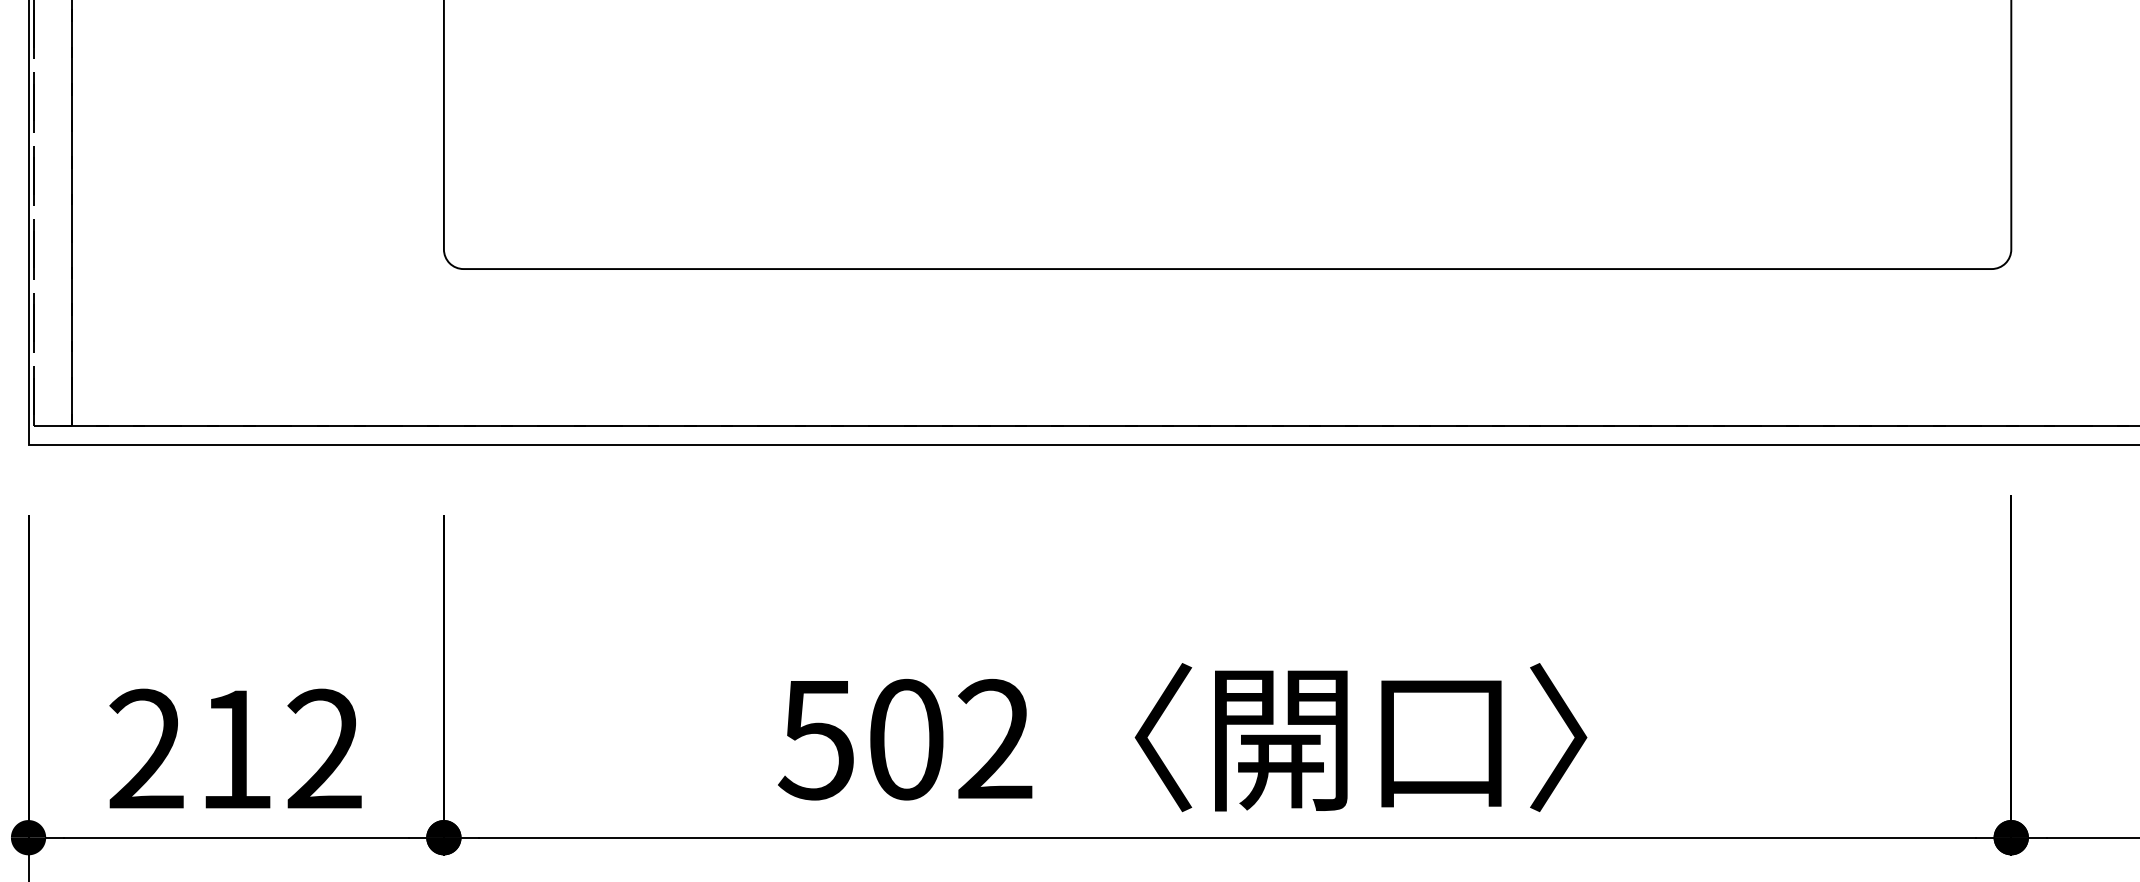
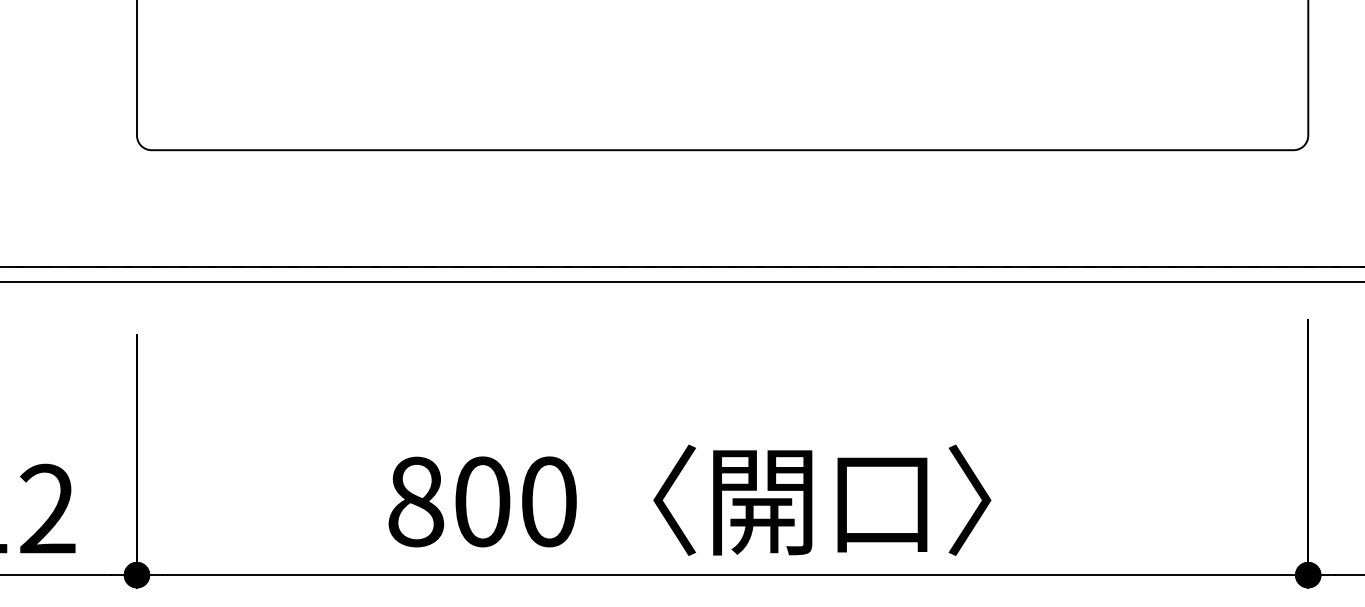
text: (905, 739) -> (481, 501), 502 -> 800

